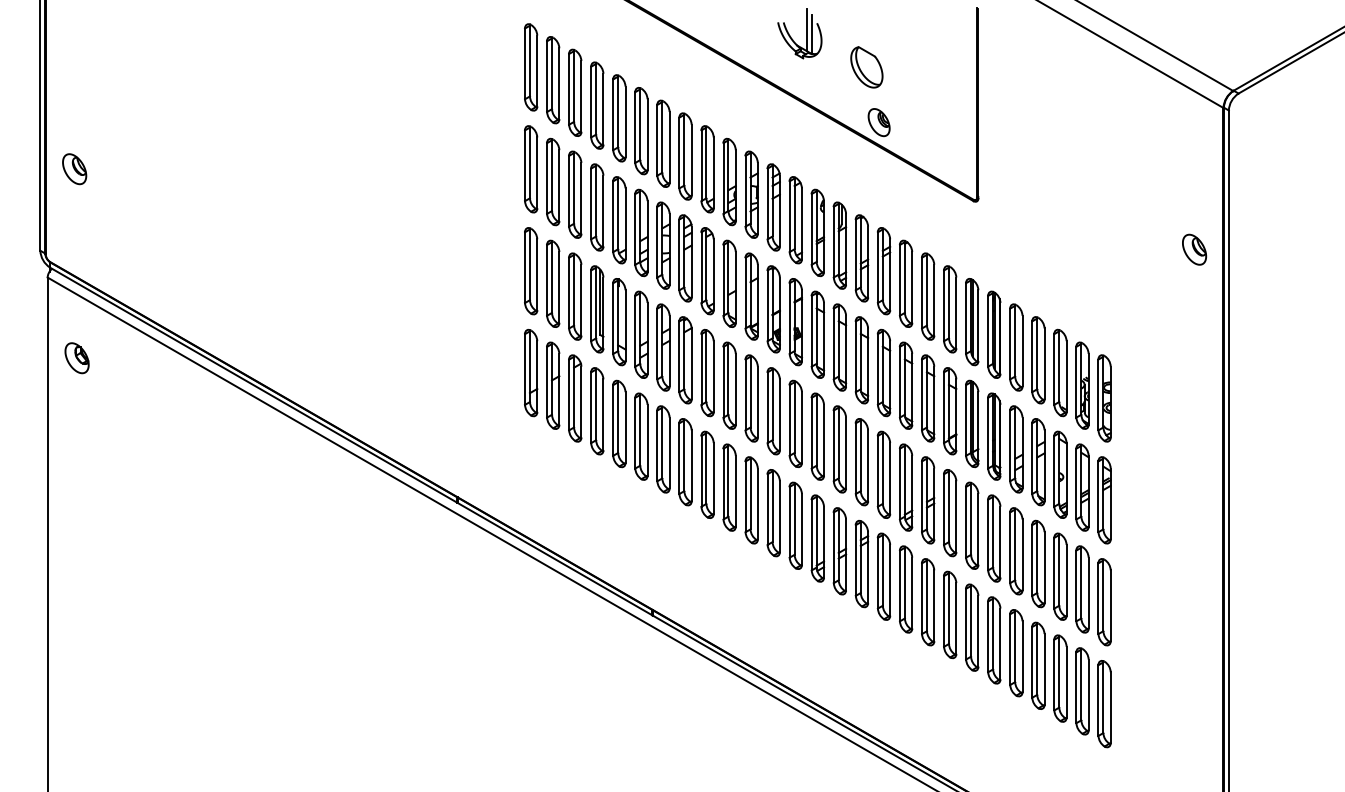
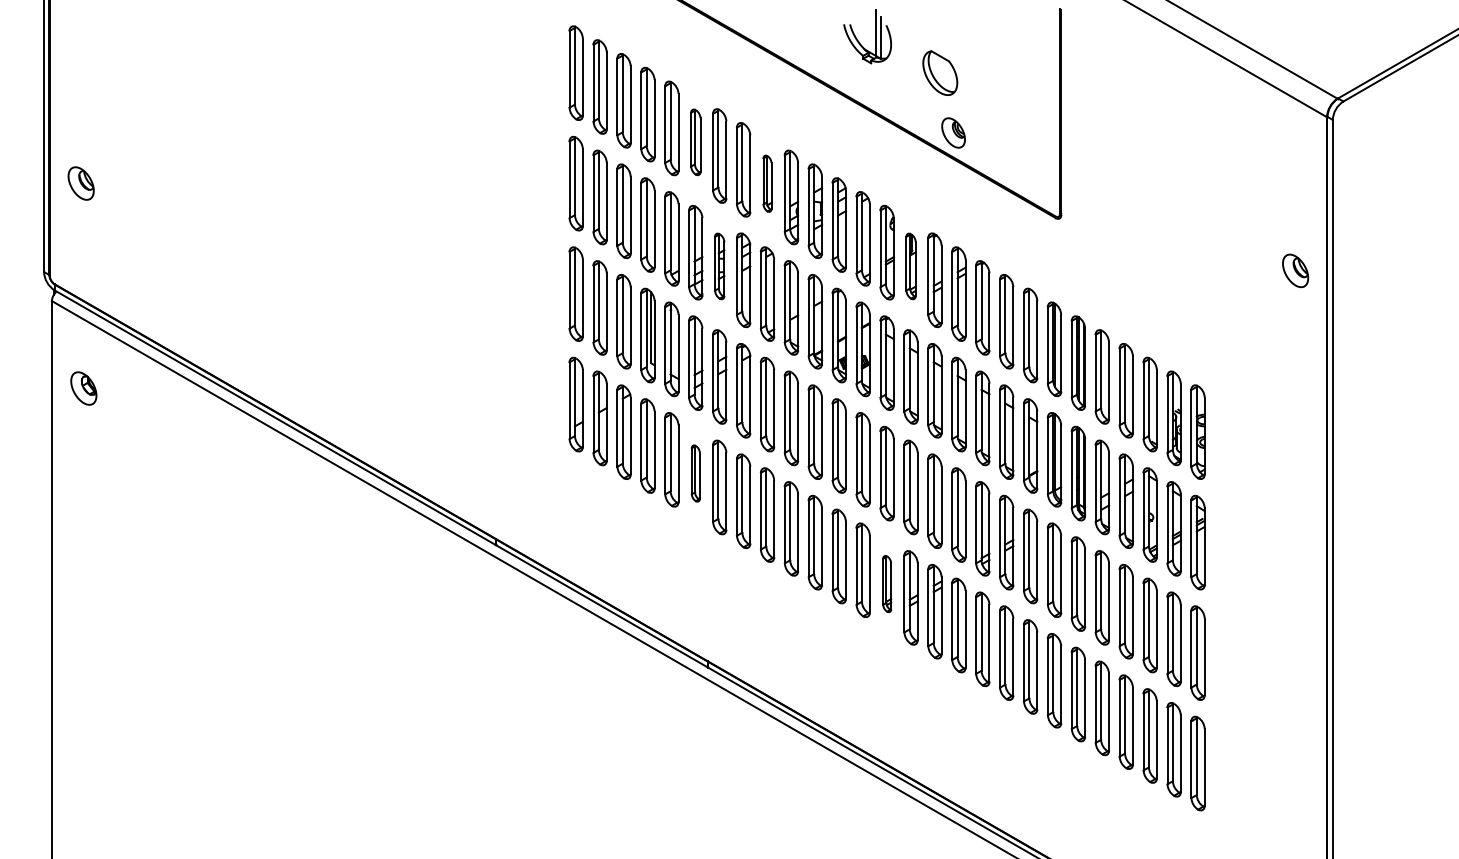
part: (641, 131) -> (695, 142), size x0.7
part: (707, 169) -> (767, 183), size x0.6
part: (663, 245) -> (719, 266), size x0.7
part: (839, 245) -> (910, 266), size x0.7
part: (641, 436) -> (695, 473), size x0.6
part: (817, 538) -> (886, 584), size x0.6

